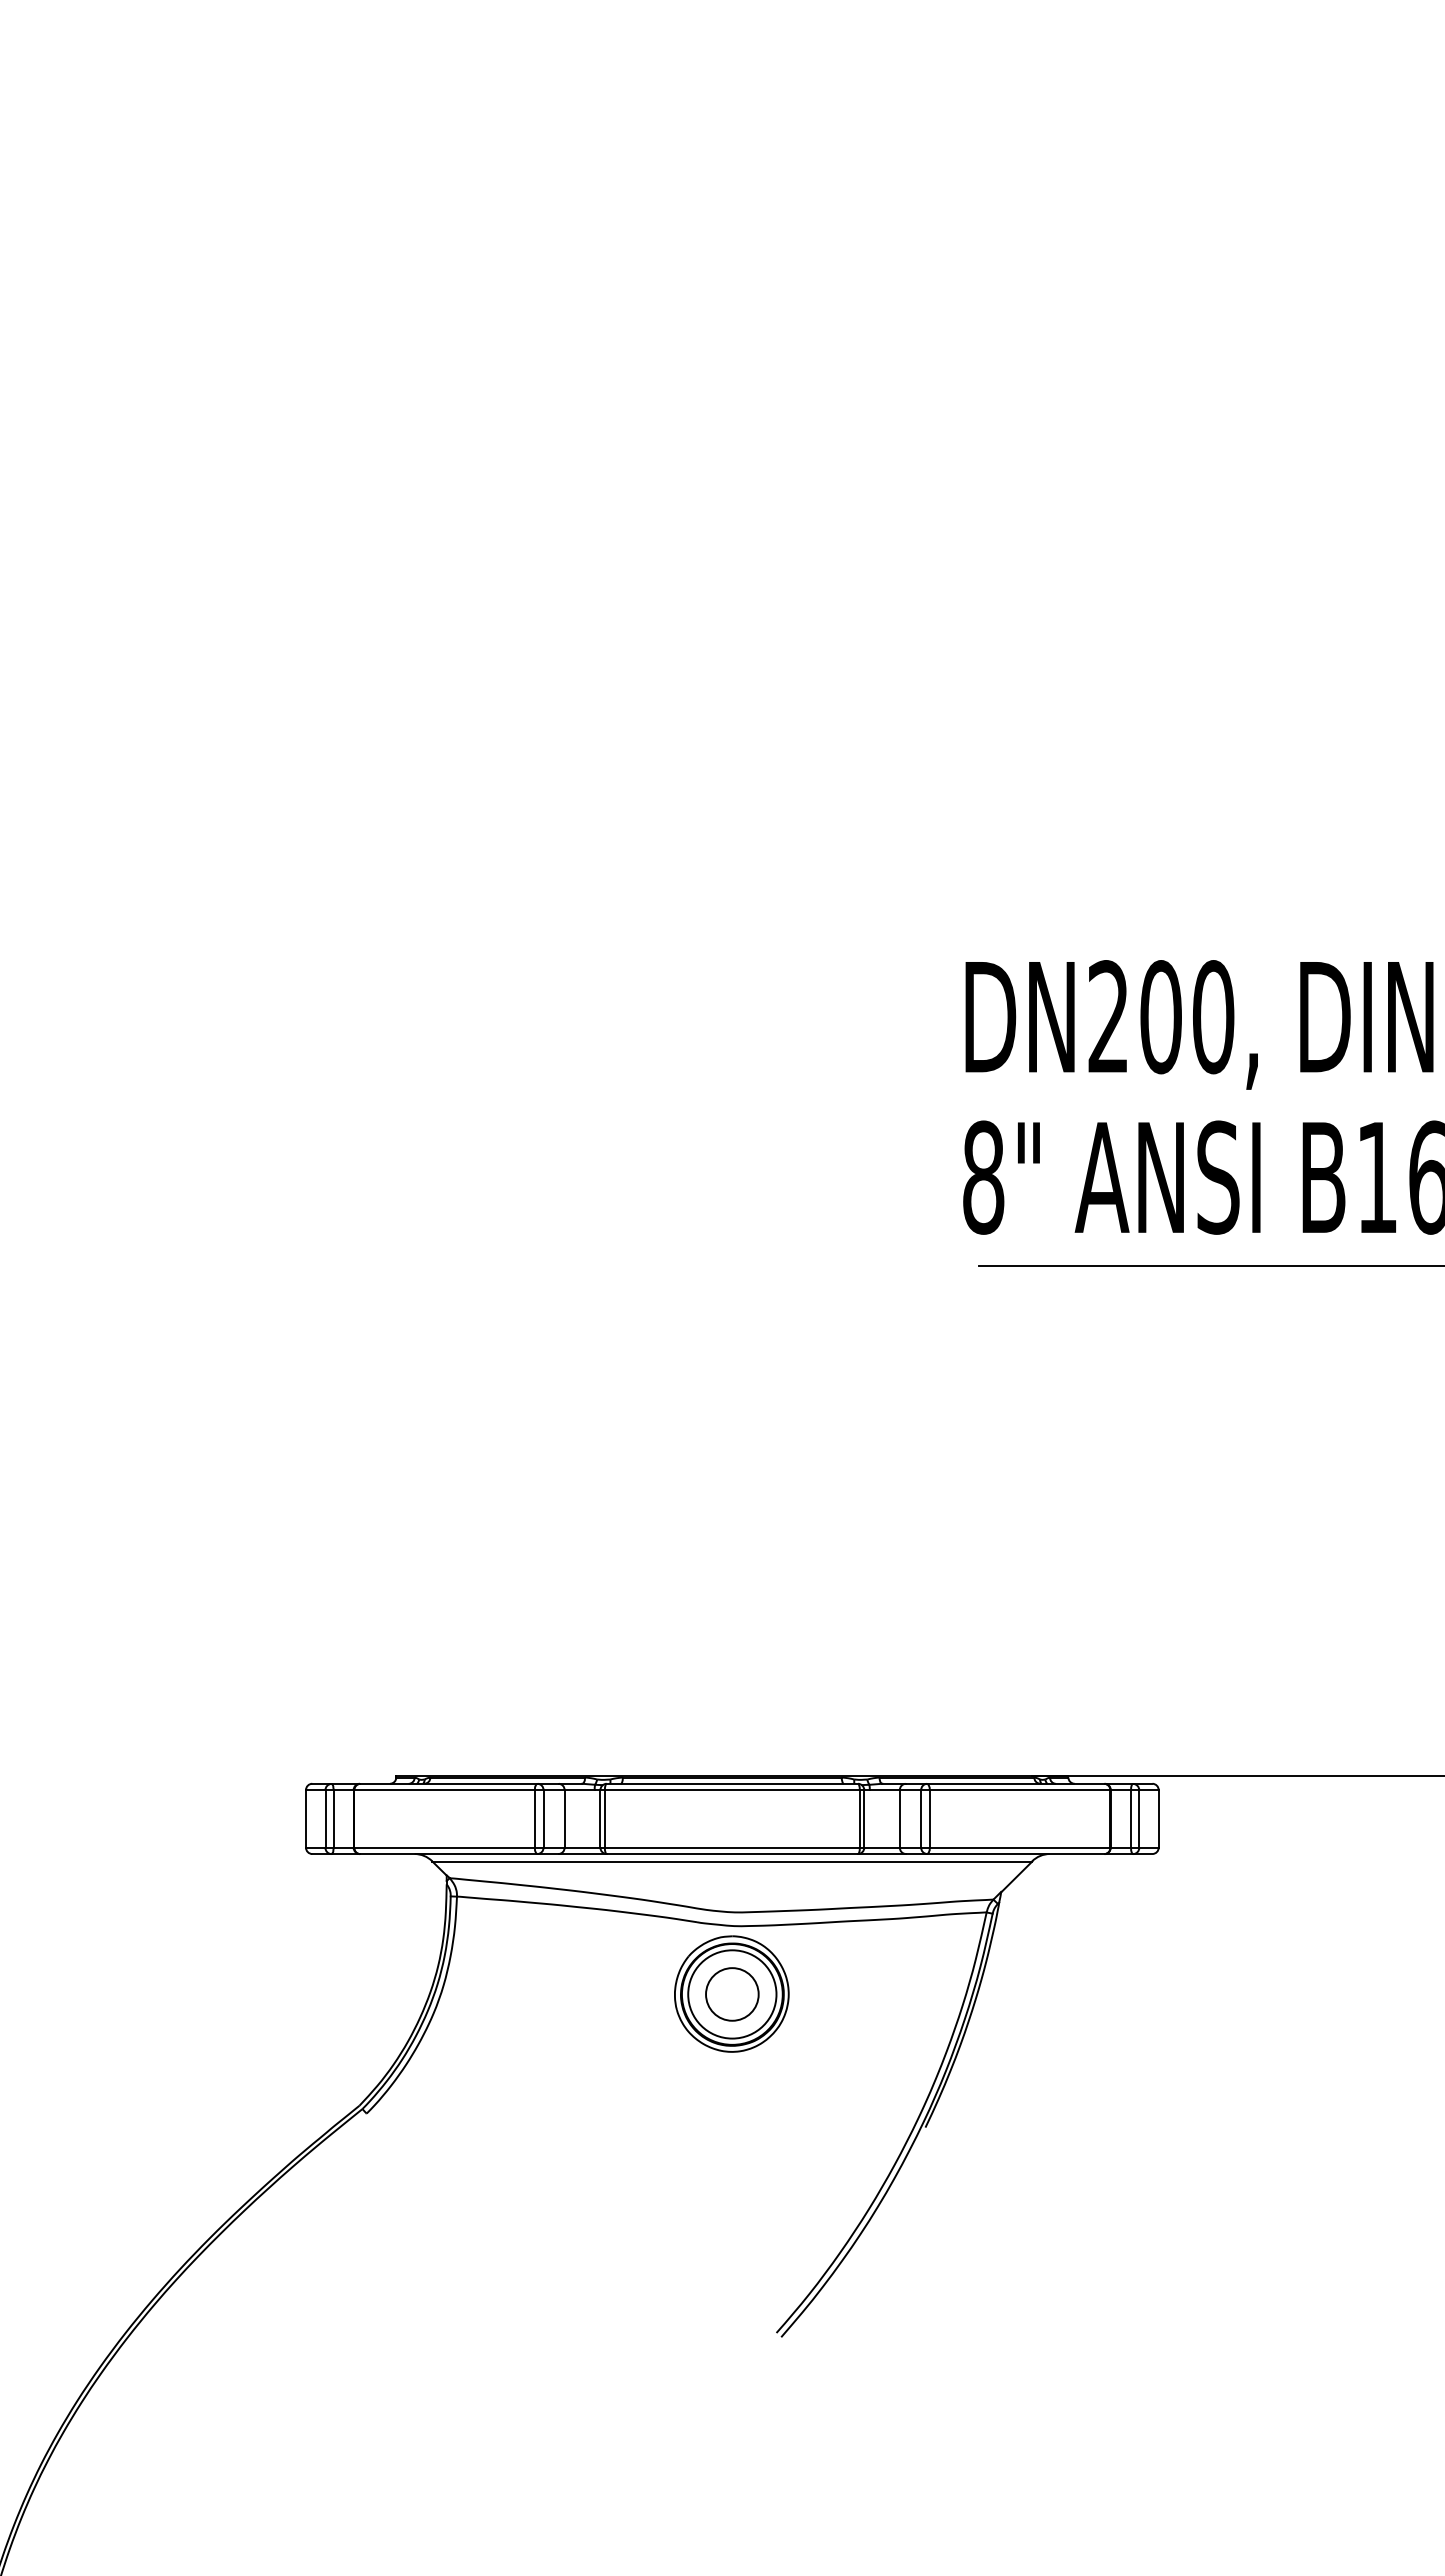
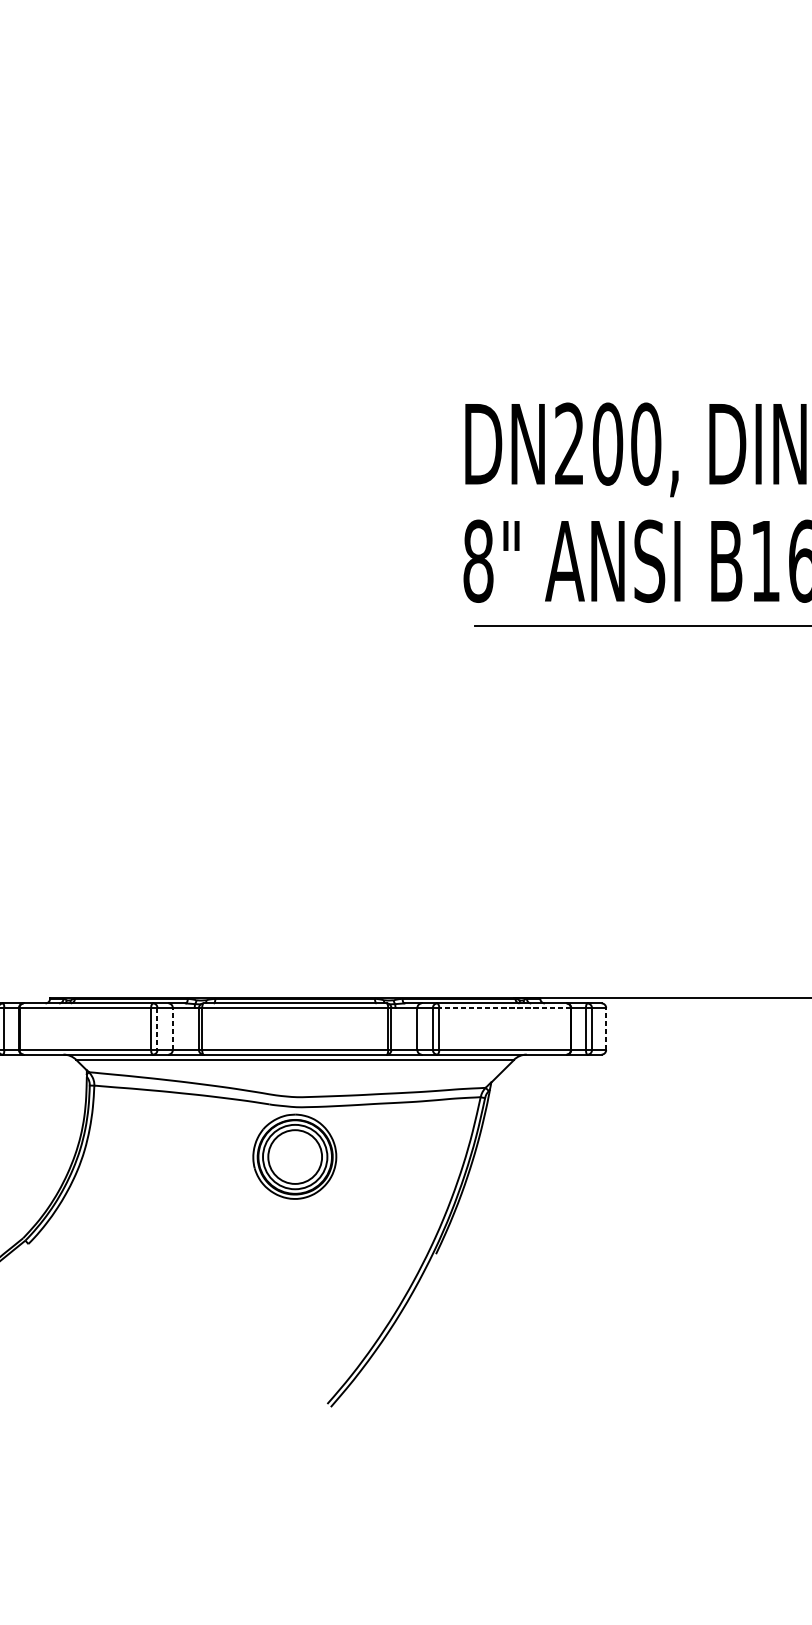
line: (1019, 1790) -> (504, 1008), solid -> dashed
line: (543, 1818) -> (157, 1028), solid -> dashed
line: (564, 1818) -> (172, 1028), solid -> dashed
line: (1158, 1818) -> (606, 1028), solid -> dashed
circle: (732, 1994) -> (295, 1157), size x1.4

